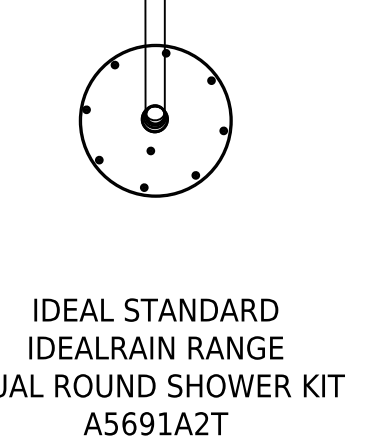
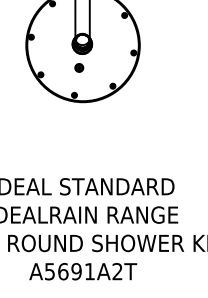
part: (150, 150) -> (79, 67), size x1.6

